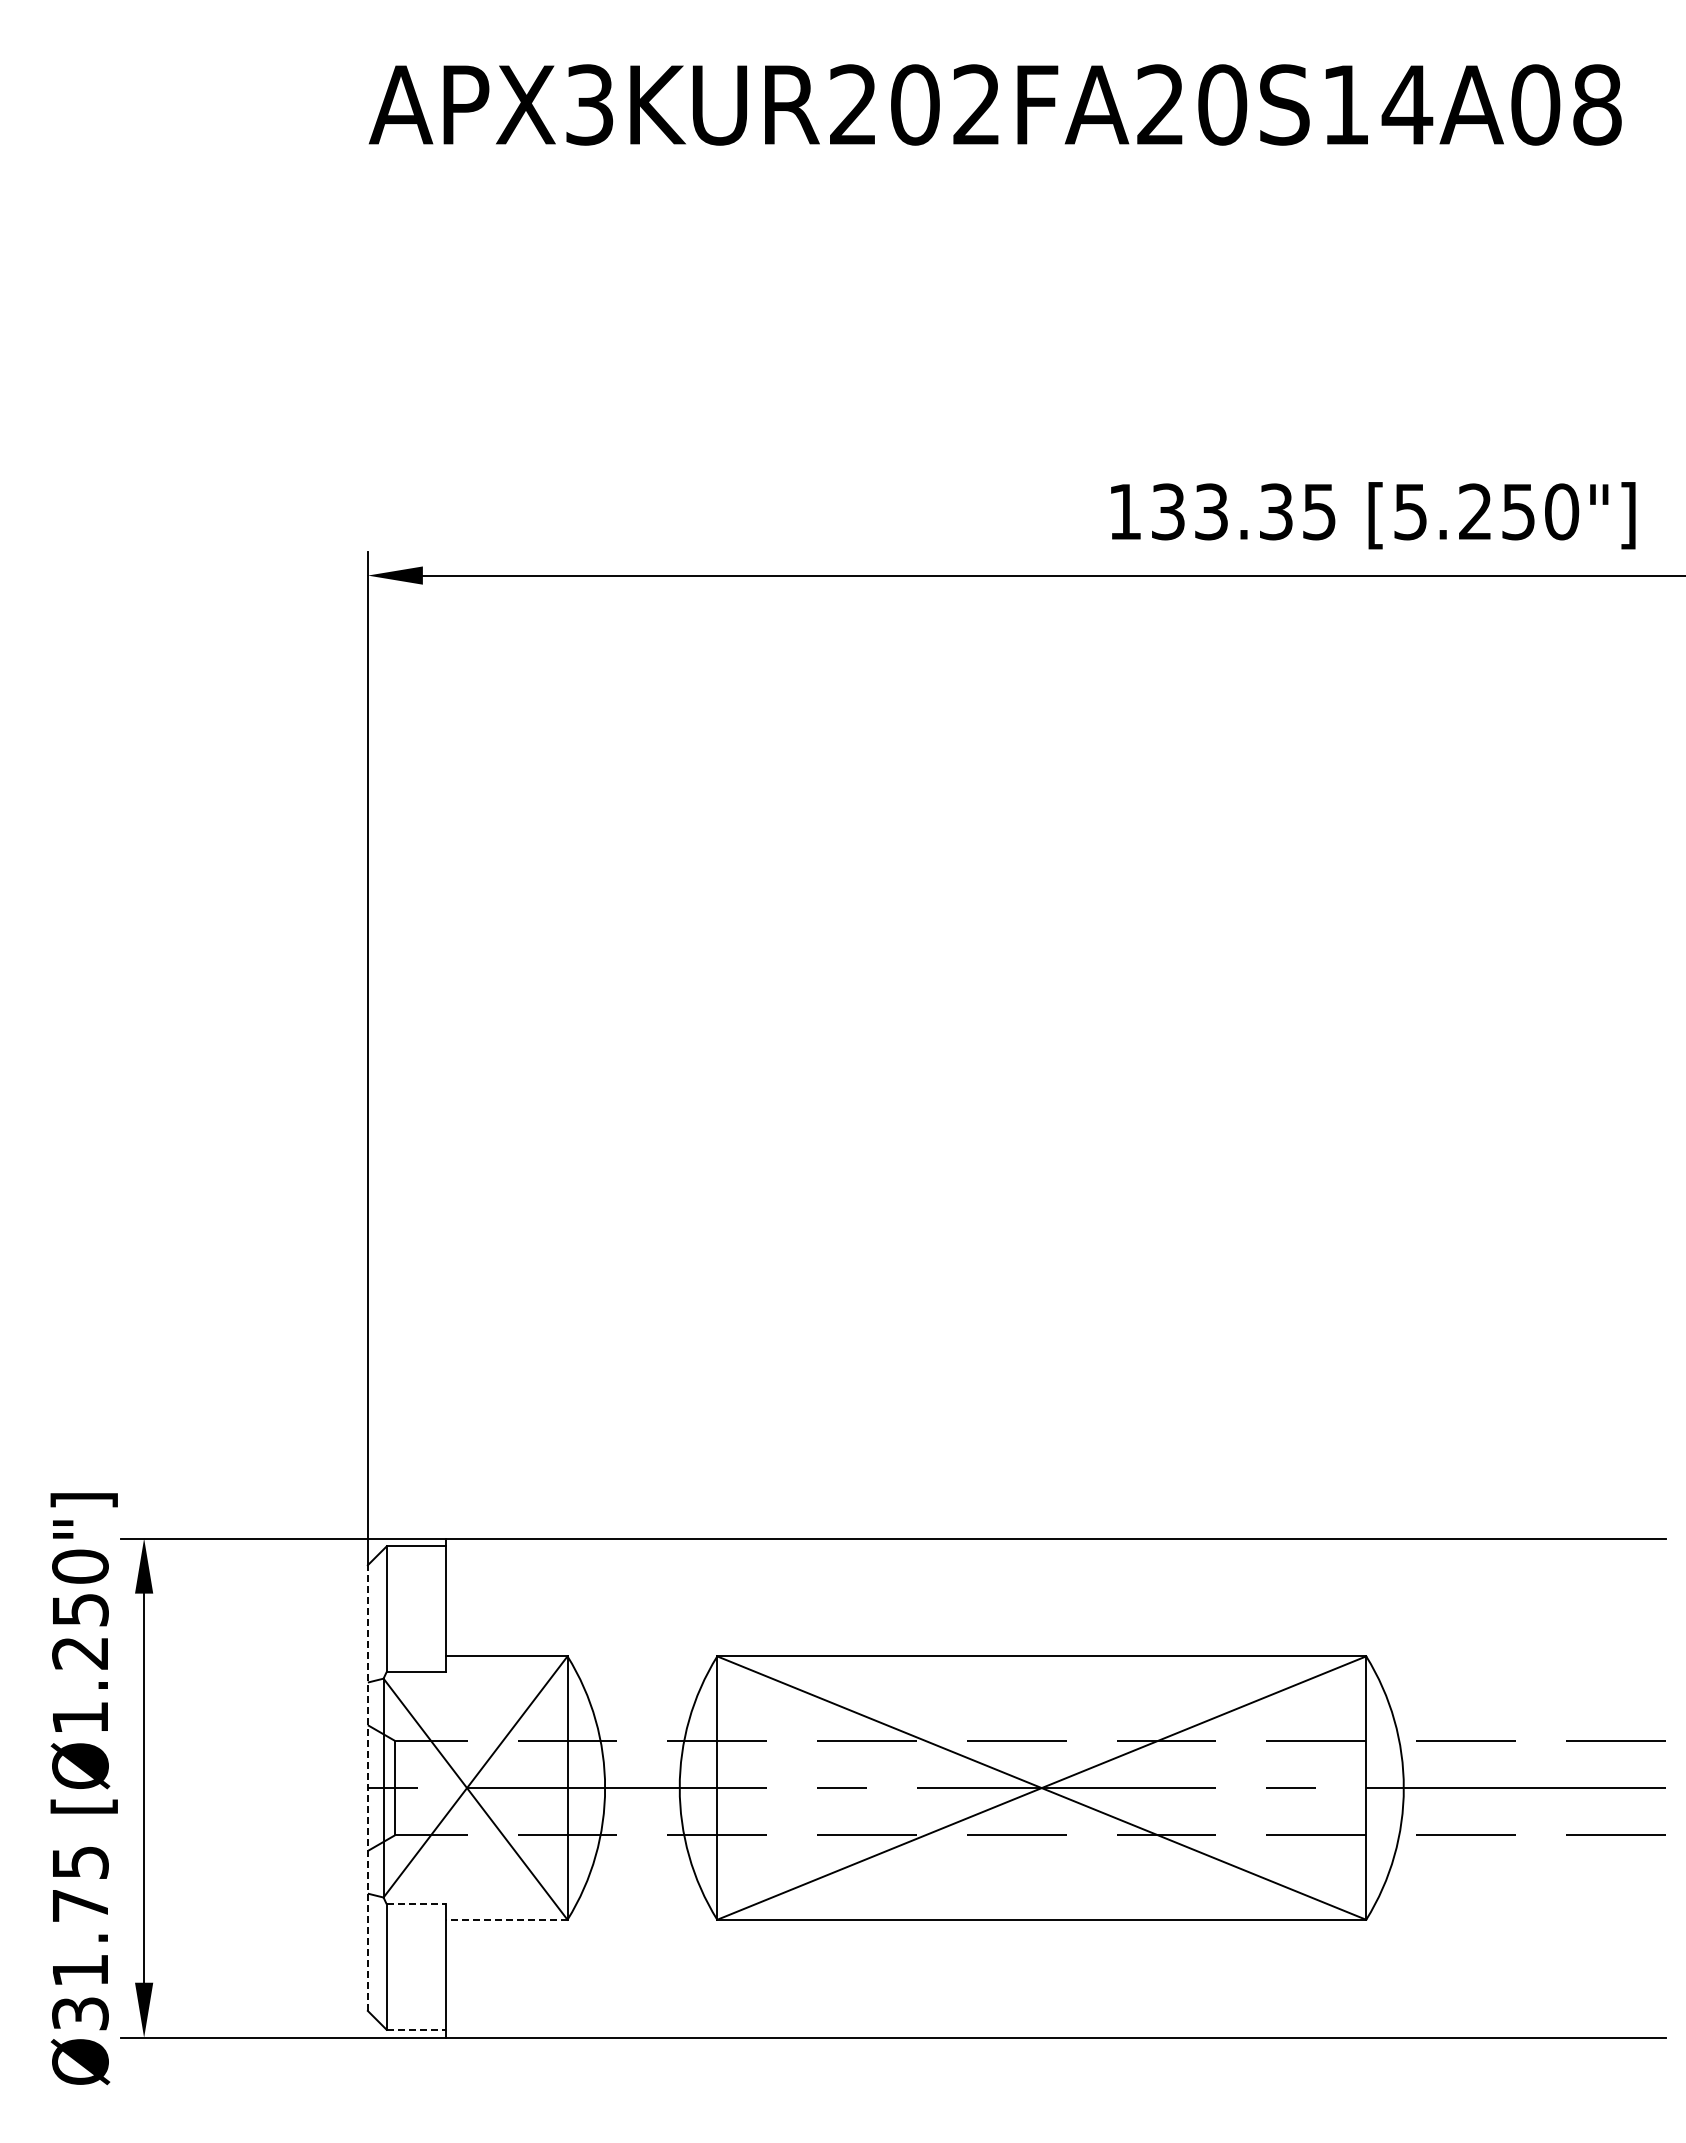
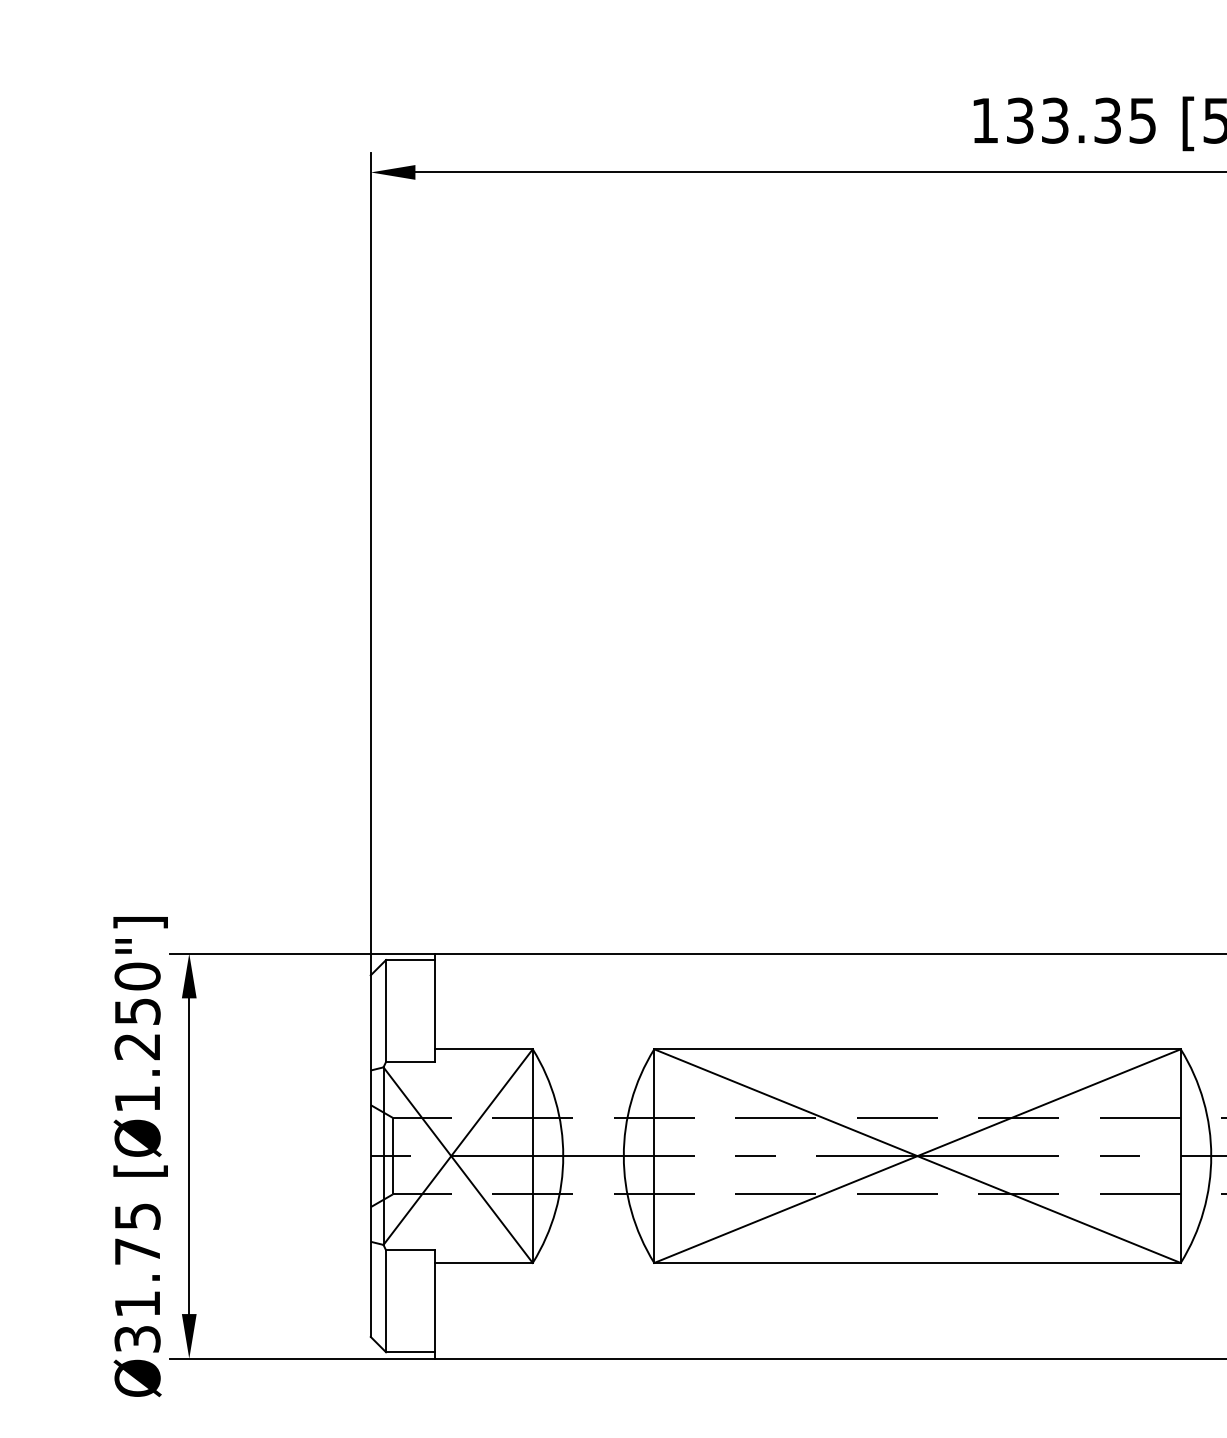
line: (367, 1788) -> (370, 1156), dashed -> solid
line: (416, 1904) -> (410, 1250), dashed -> solid
line: (507, 1919) -> (484, 1262), dashed -> solid
line: (416, 2029) -> (410, 1352), dashed -> solid

